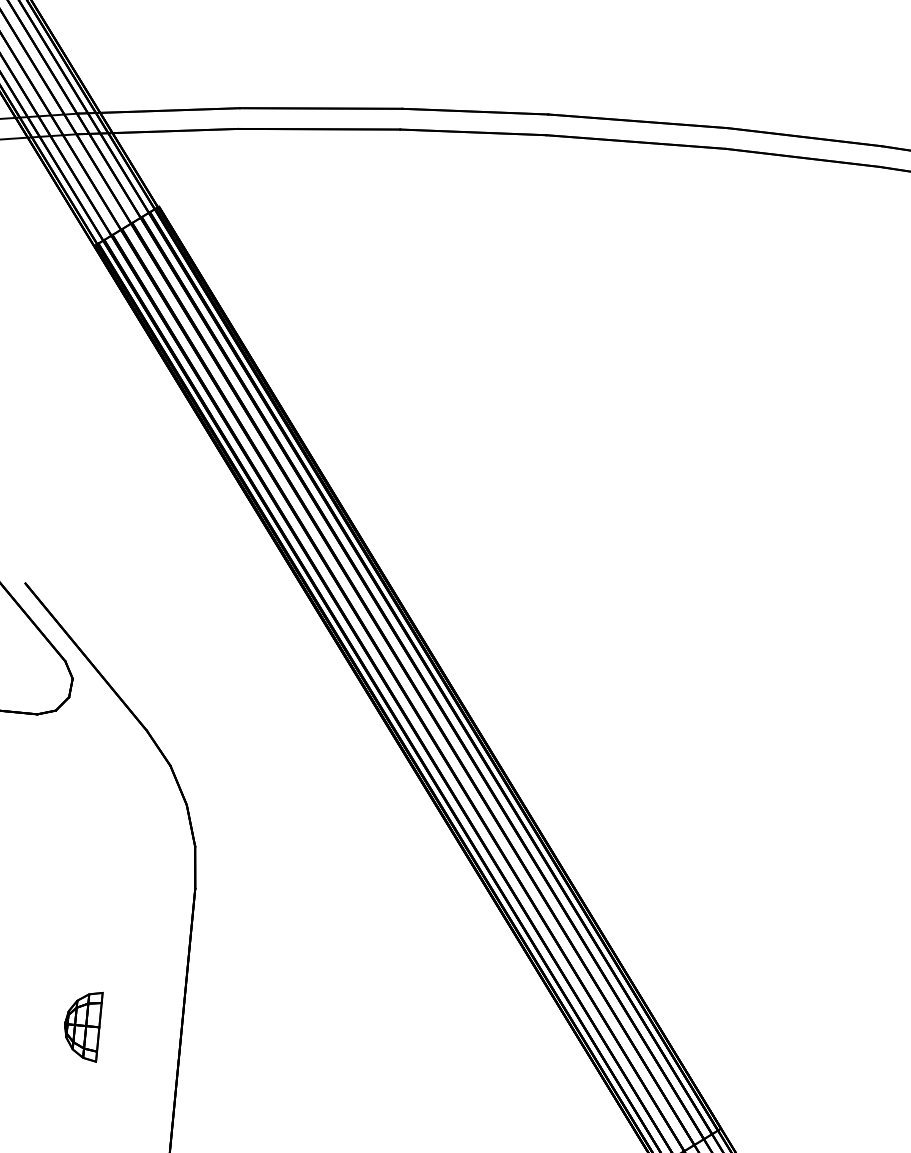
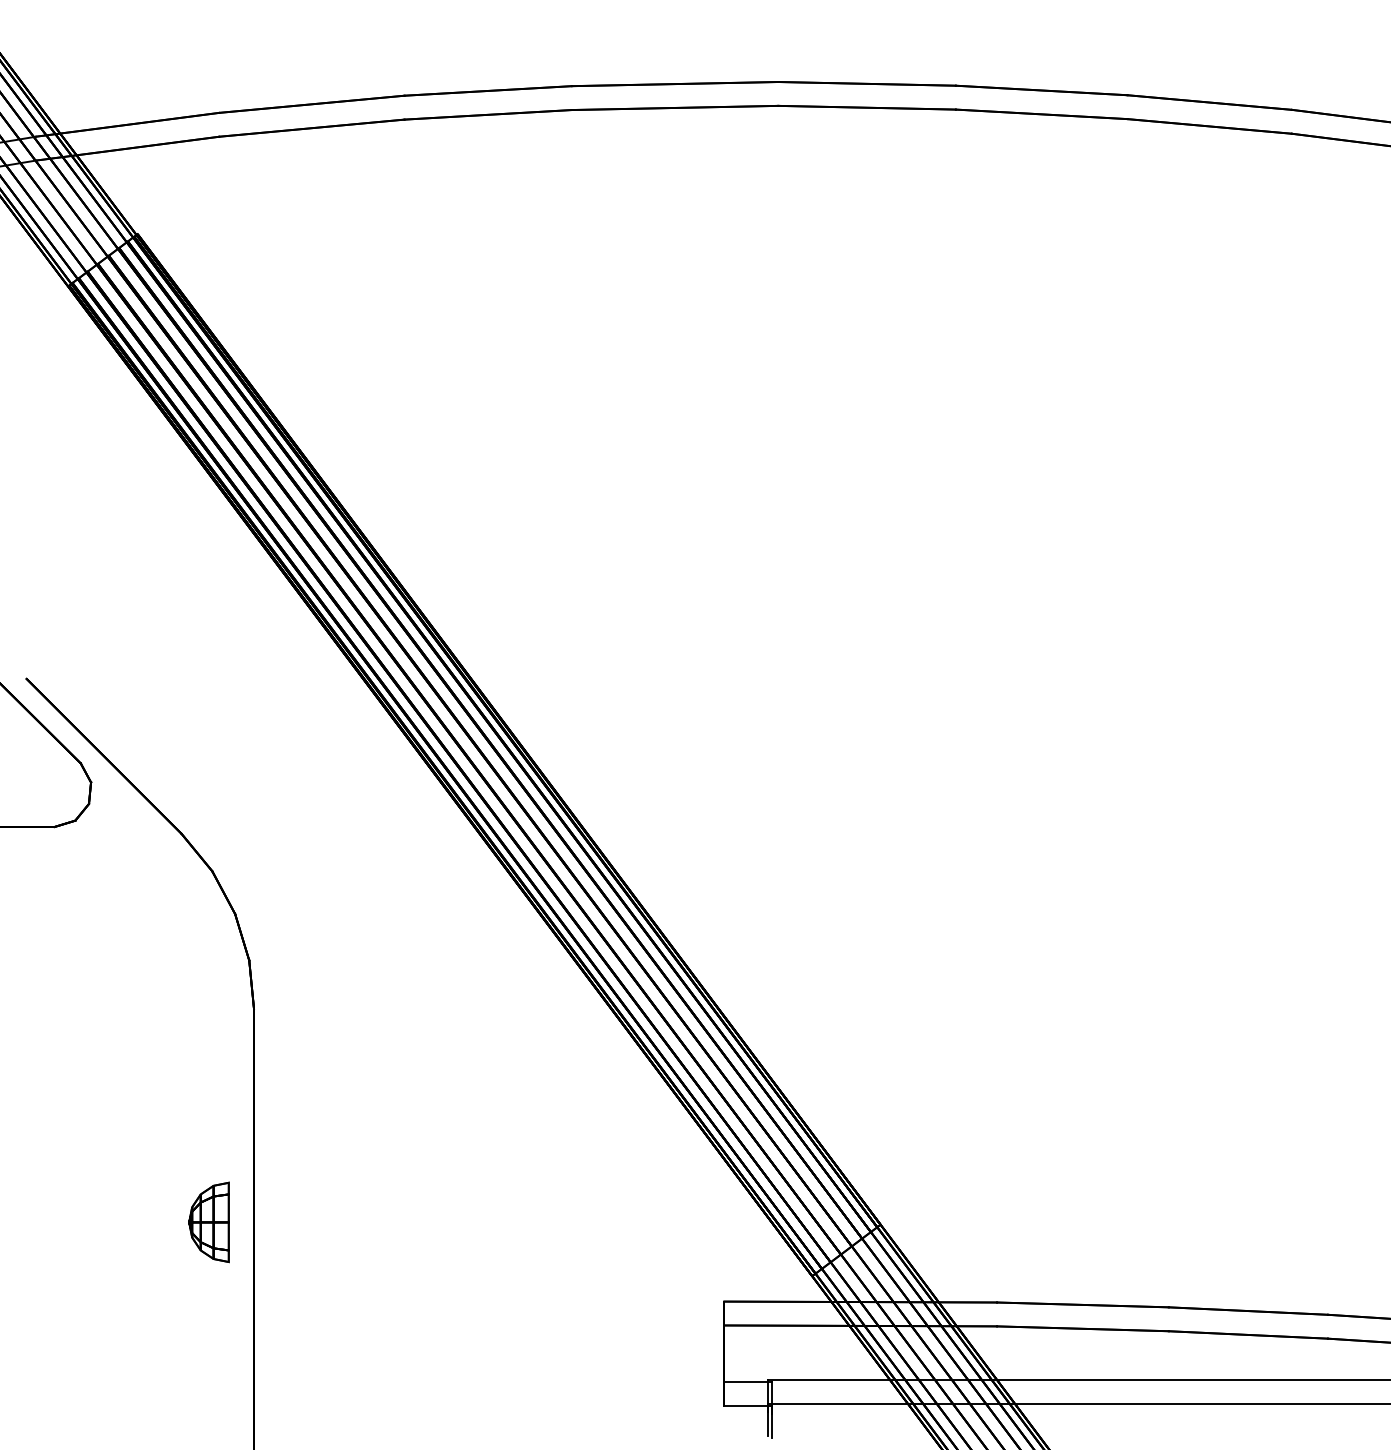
part: (81, 1025) -> (208, 1222), moved

